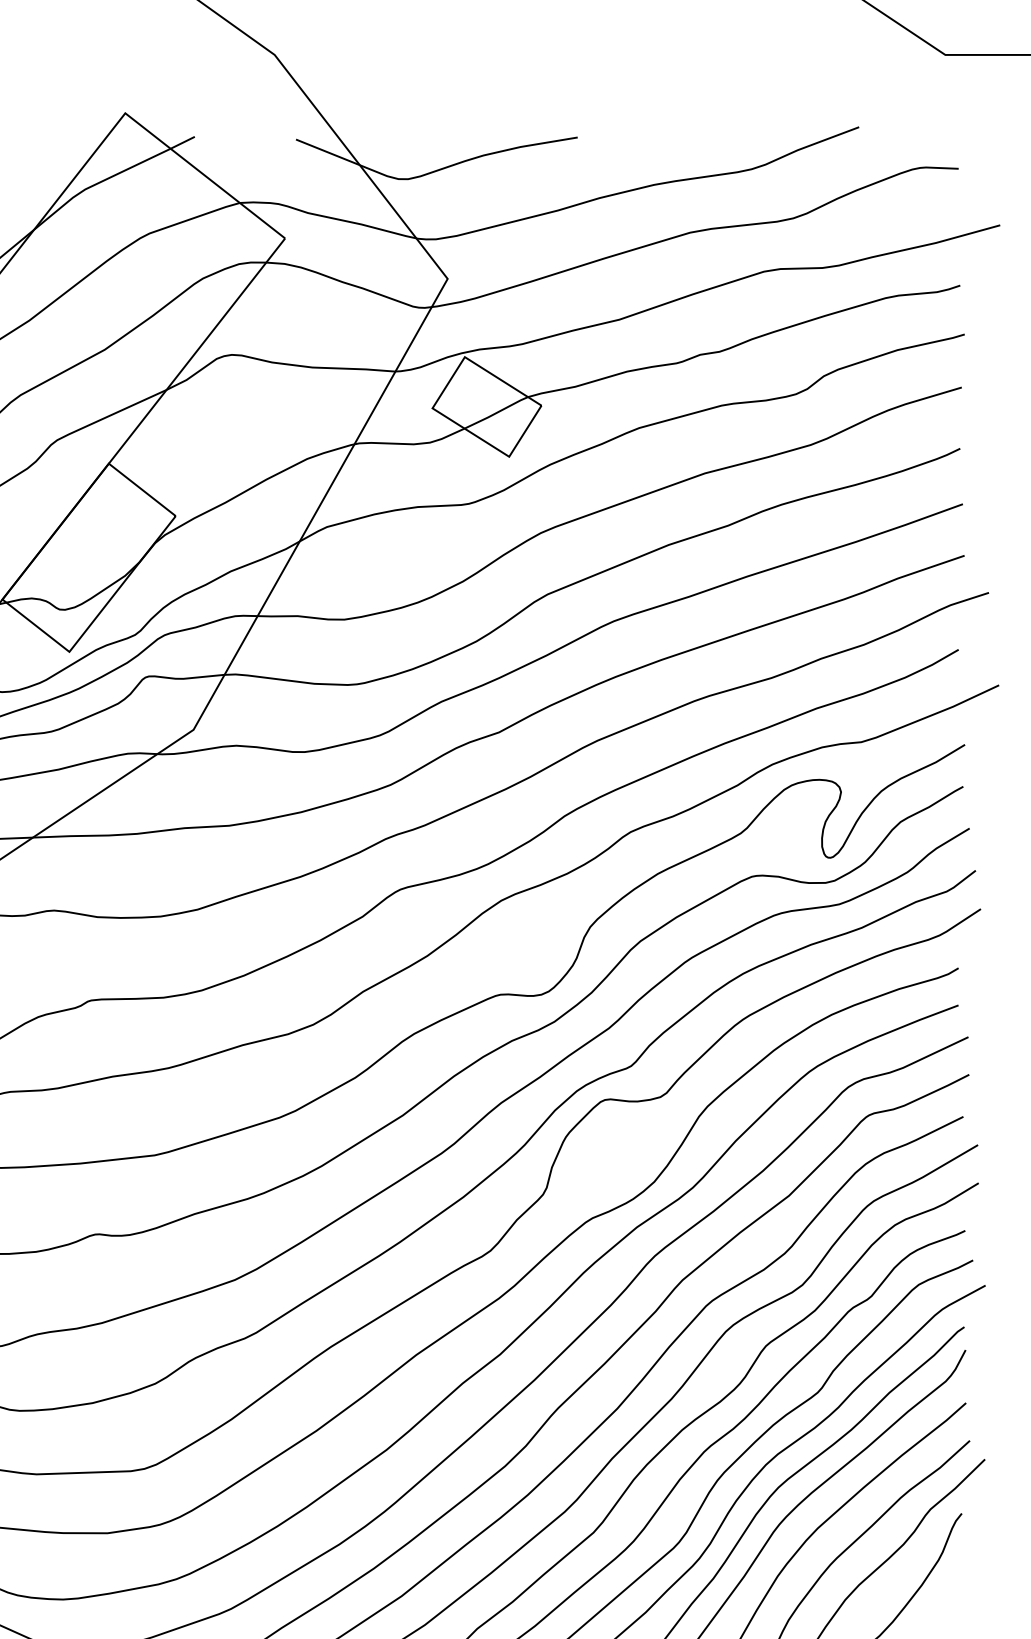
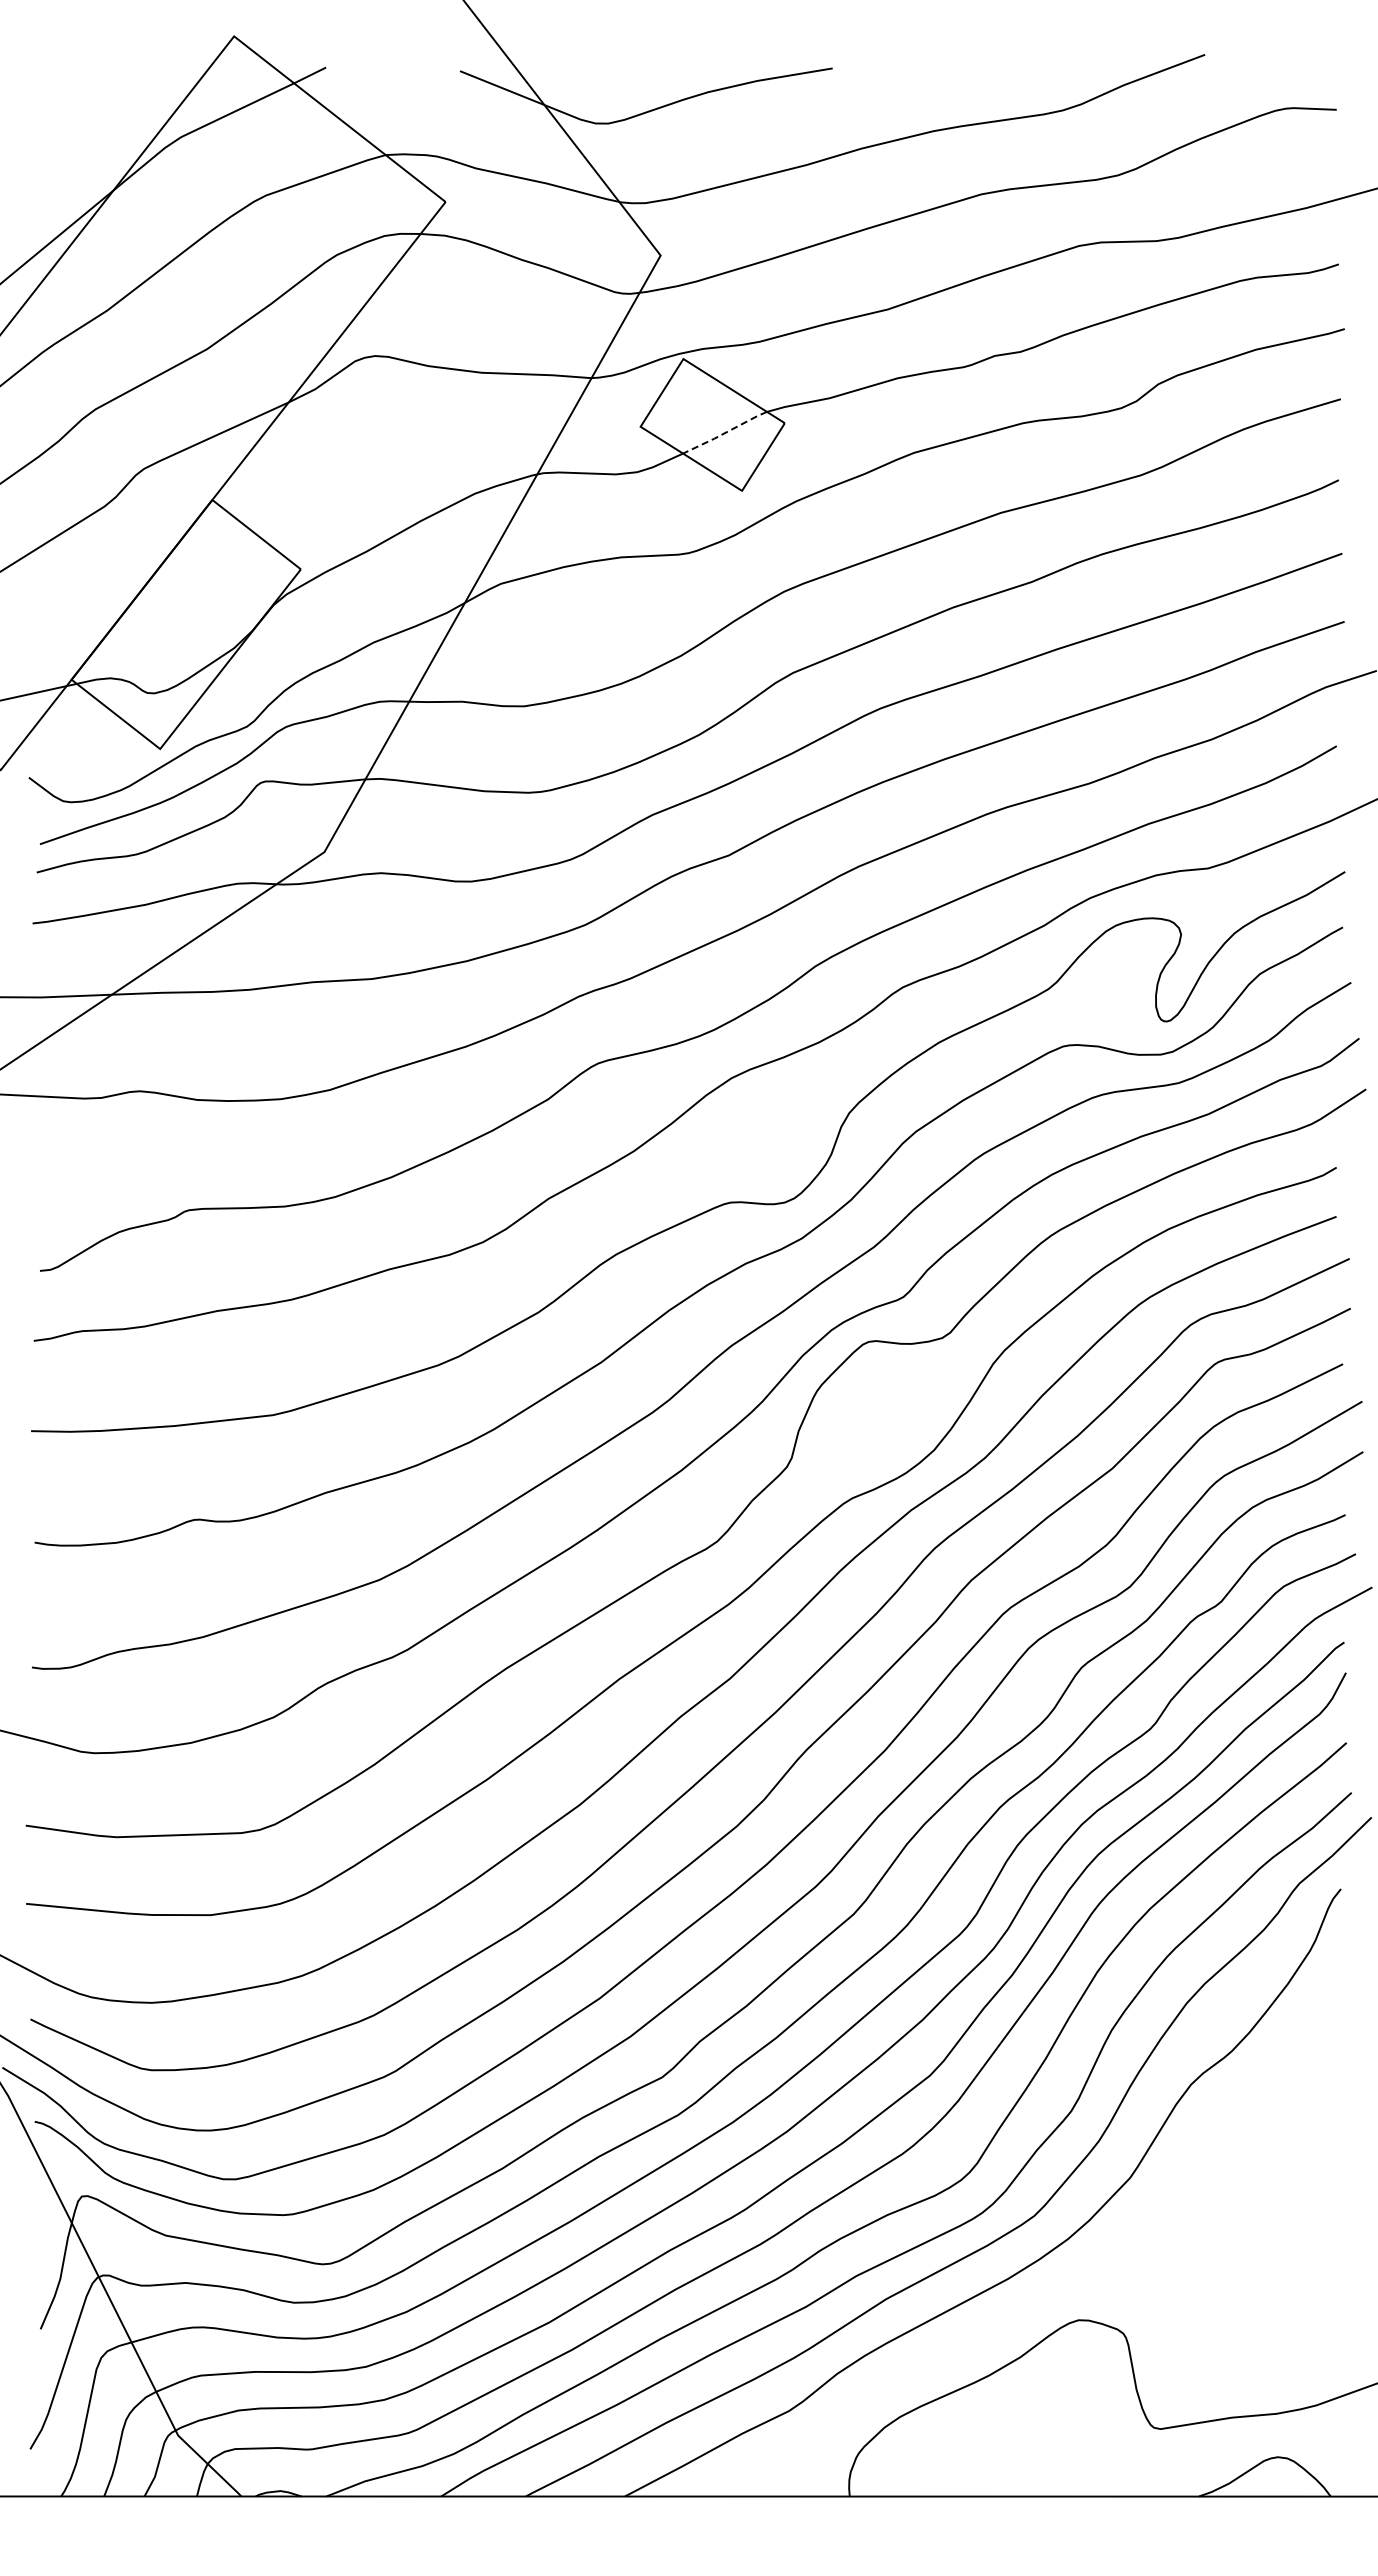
line: (495, 413) -> (724, 433), solid -> dashed

